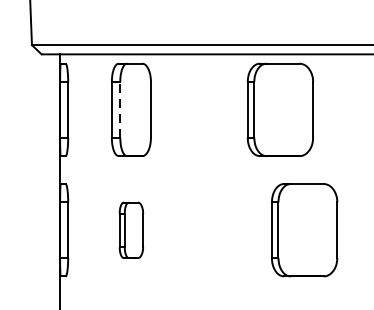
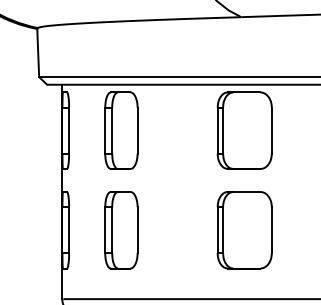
line: (120, 109) -> (112, 130), dashed -> solid
part: (131, 230) -> (121, 230), size x1.67
part: (304, 230) -> (244, 230), moved

